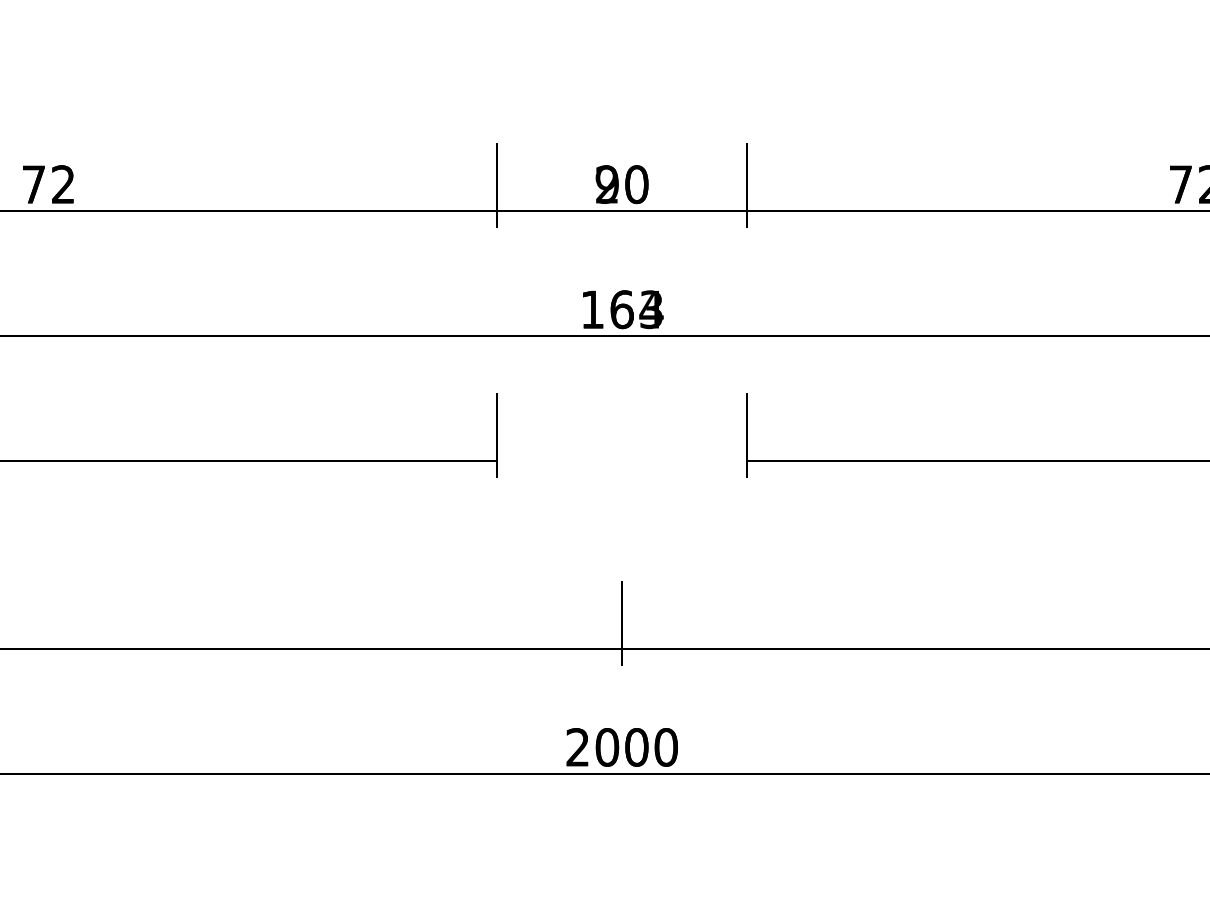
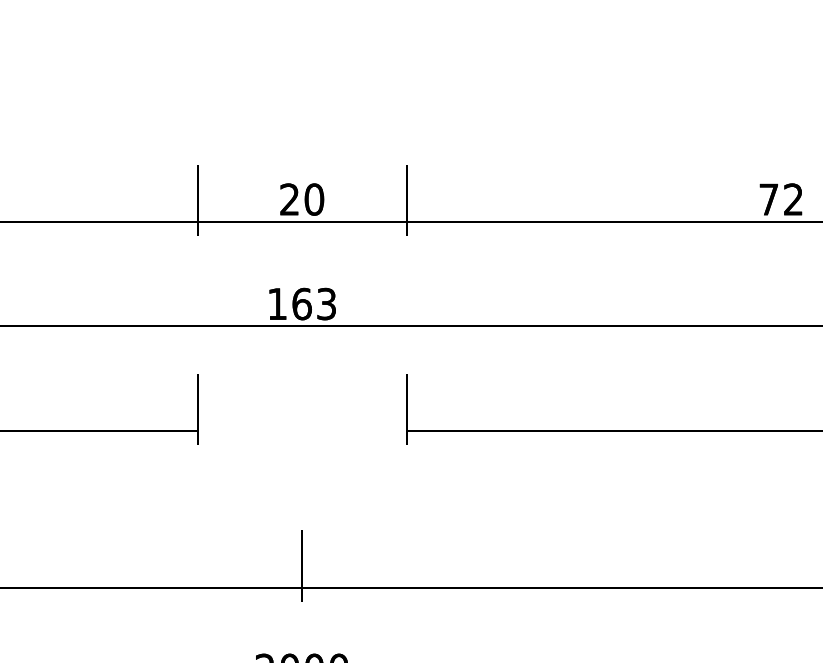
text: (606, 184) -> (289, 199), 90 -> 20
text: (651, 309) -> (326, 303), 164 -> 163

